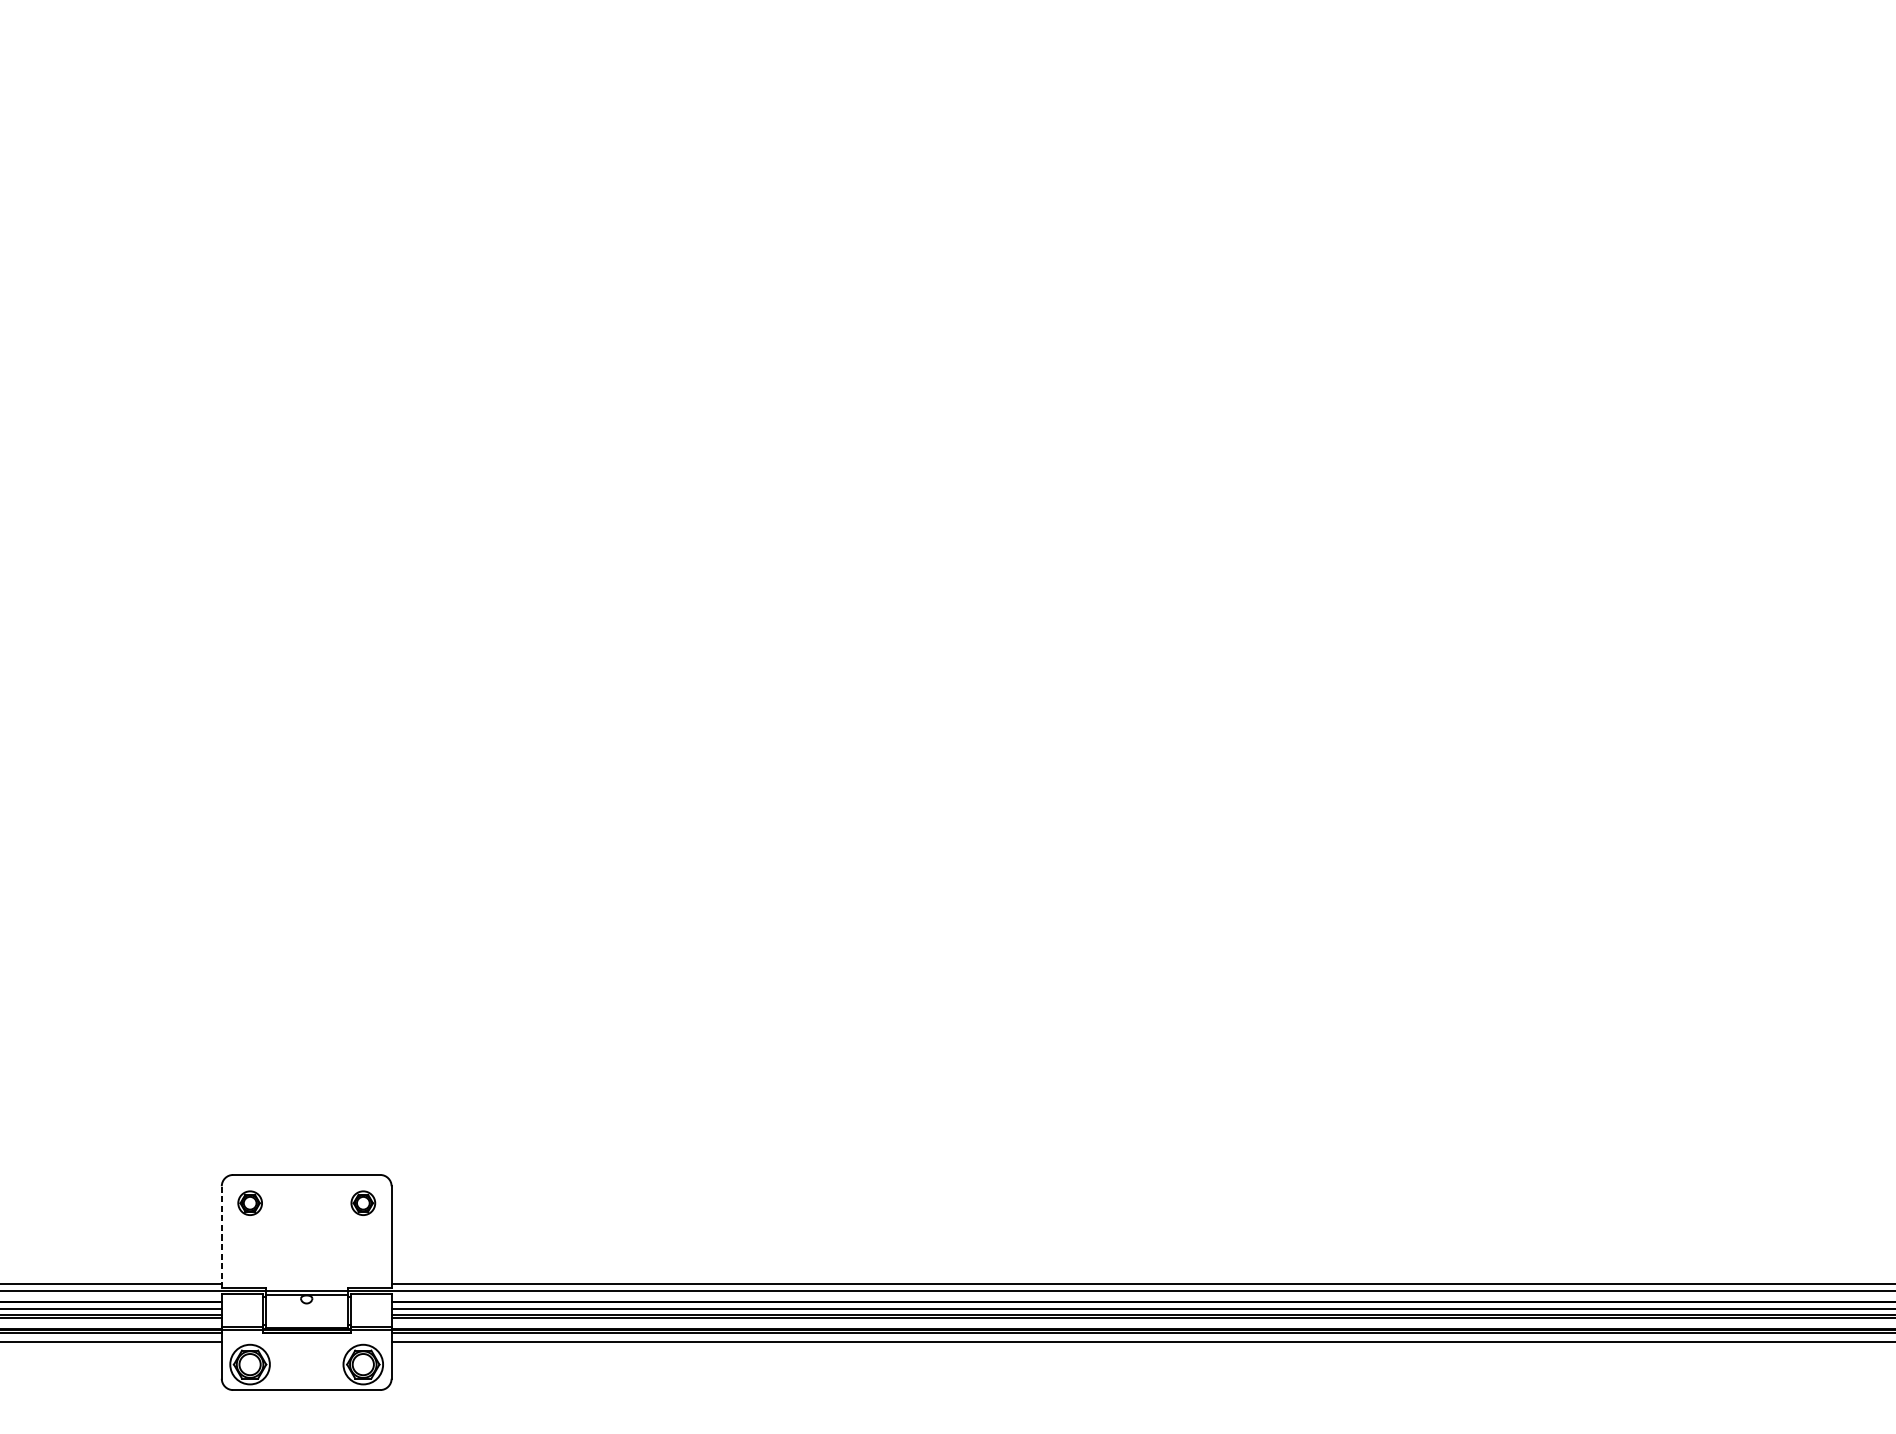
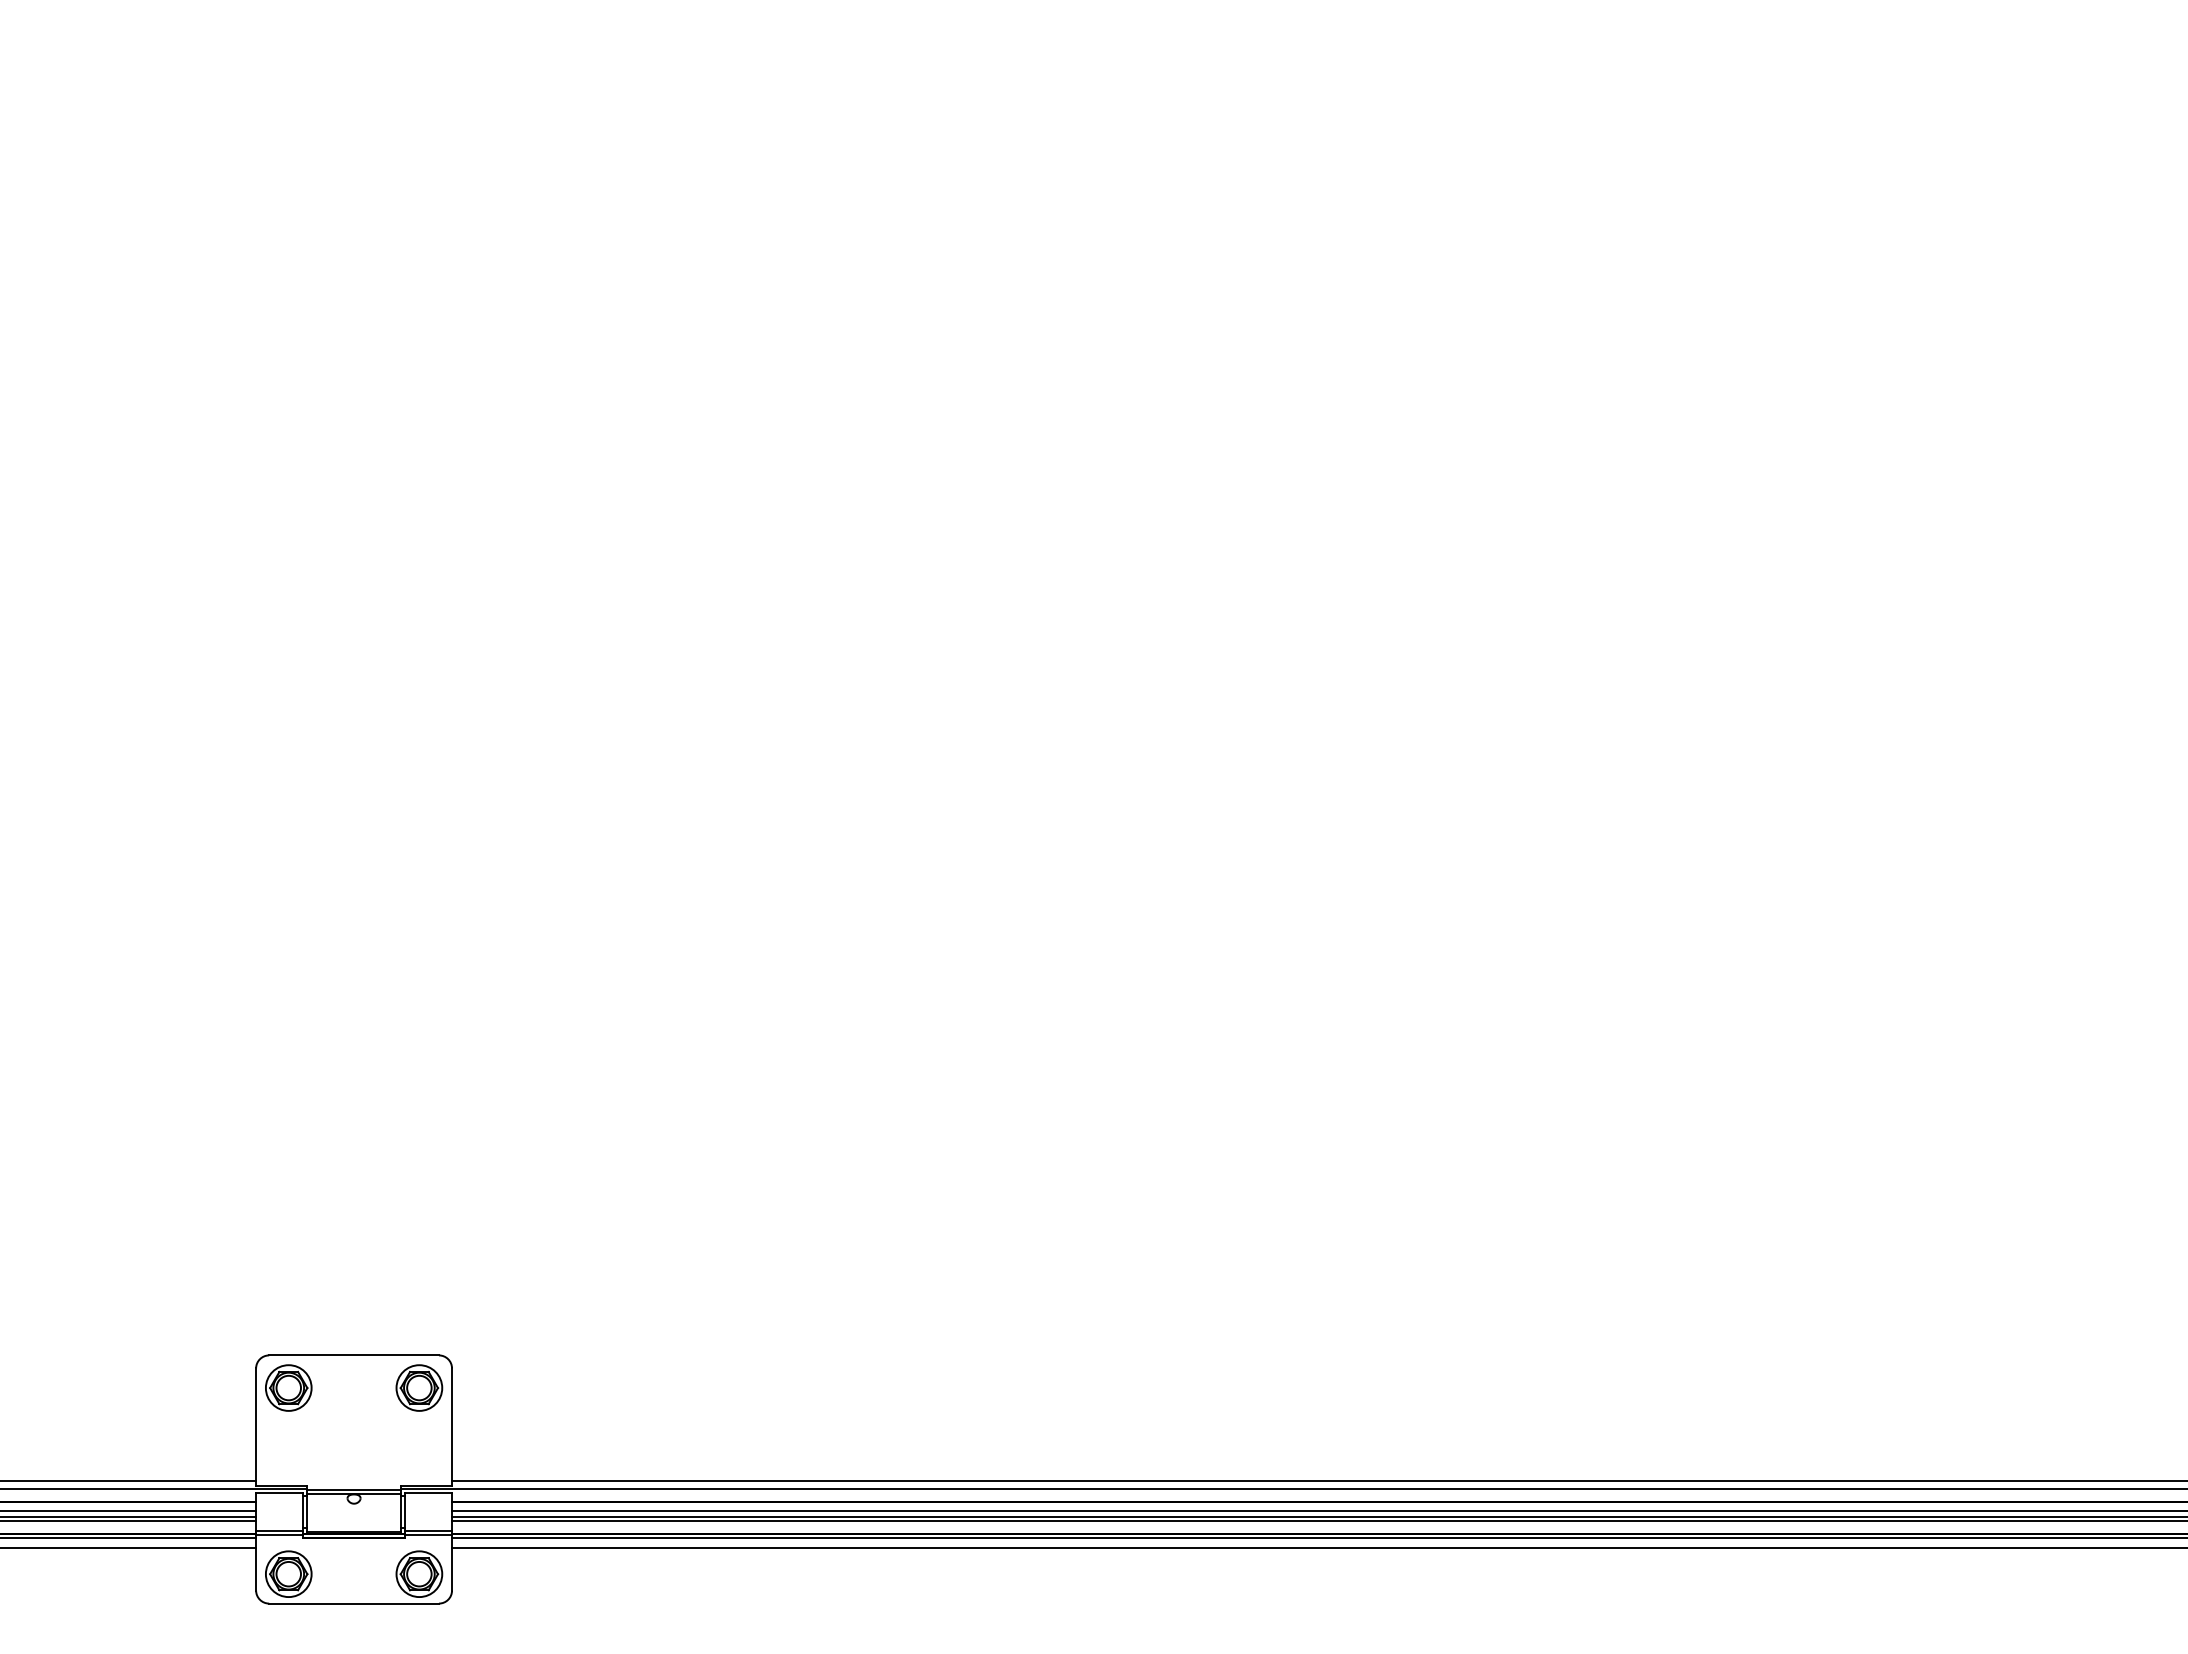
part: (249, 1202) -> (288, 1387), size x1.67
part: (363, 1202) -> (419, 1387), size x1.67
line: (222, 1237) -> (256, 1427), dashed -> solid

